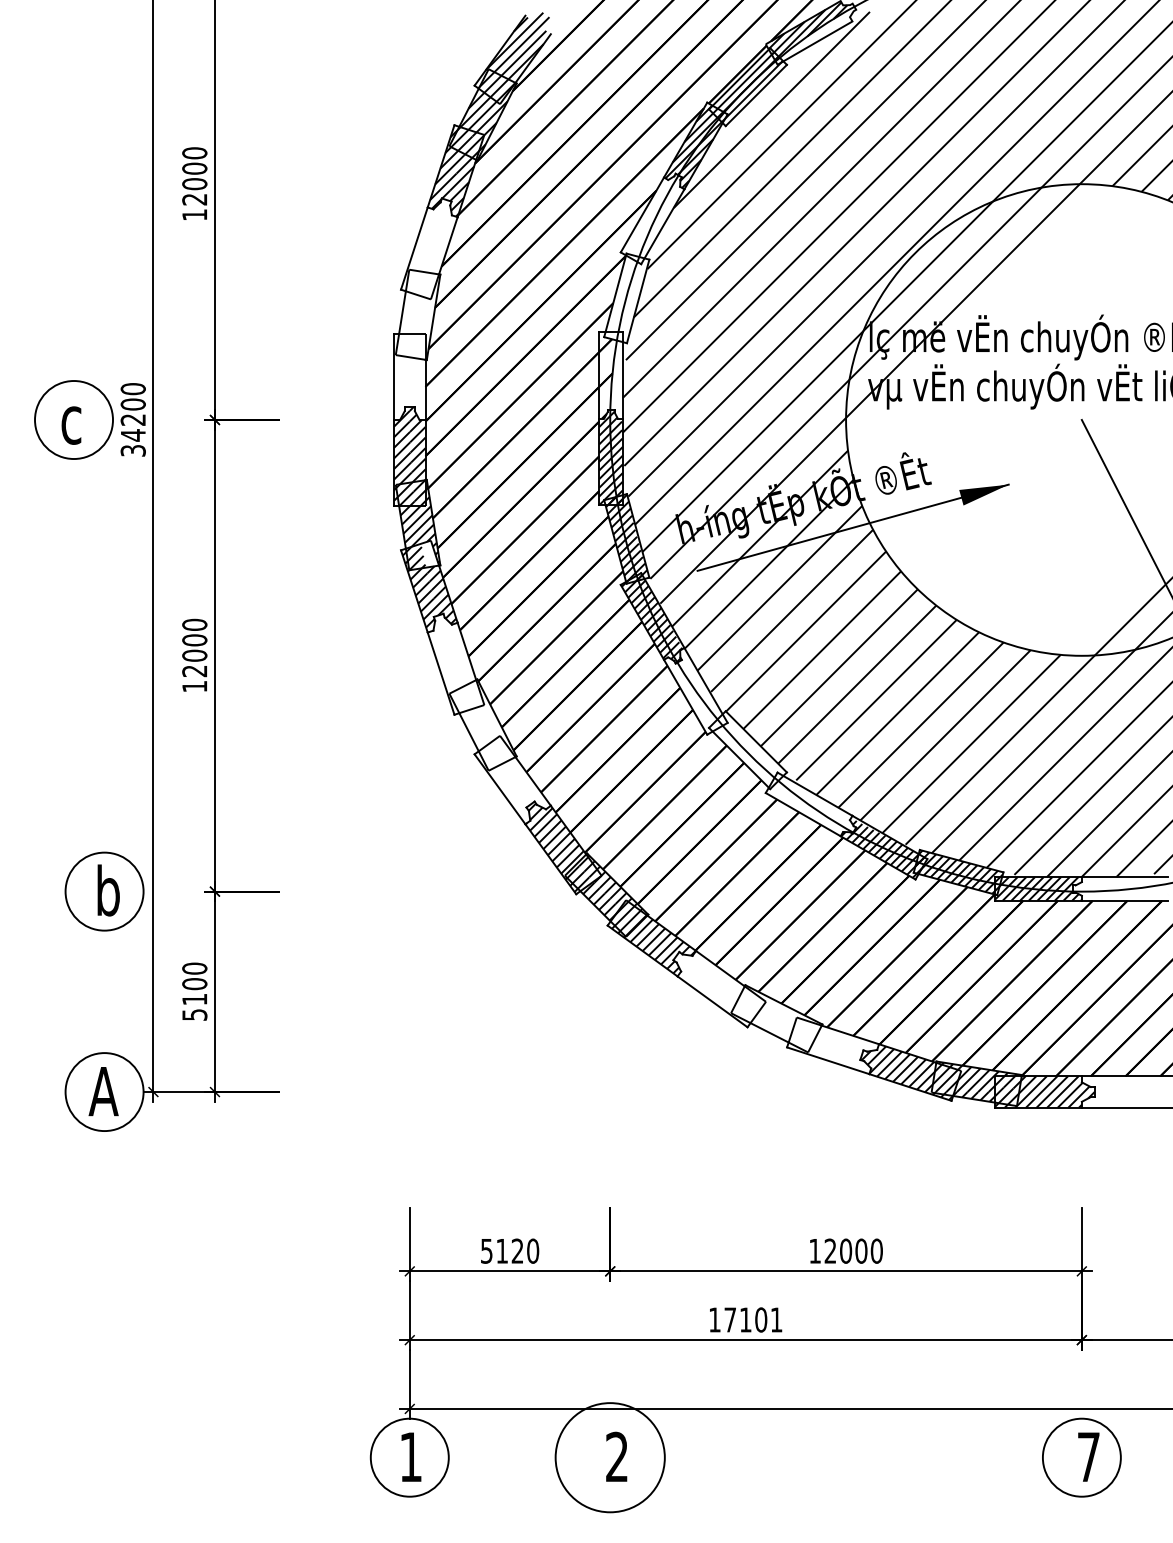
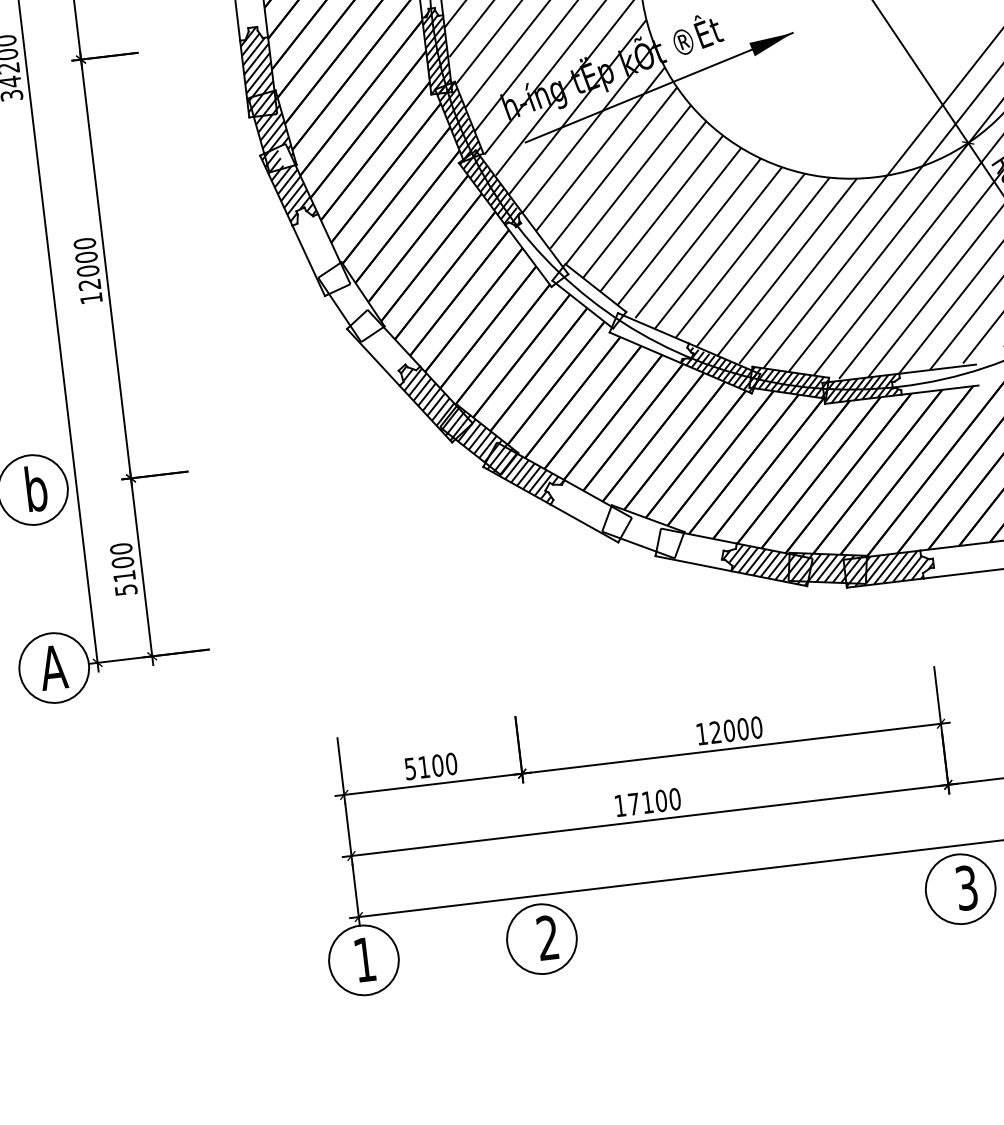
text: (517, 1250) -> (437, 765), 5120 -> 5100
text: (776, 1319) -> (674, 798), 17101 -> 17100
text: (1088, 1456) -> (966, 887), 7 -> 3
circle: (610, 1457) -> (542, 938), size x0.71

